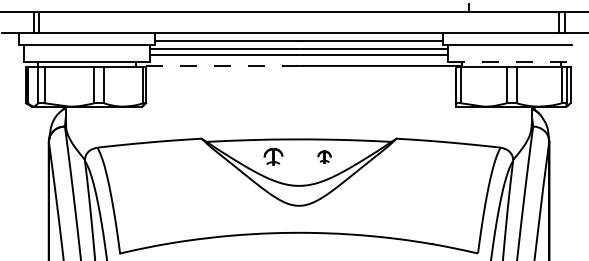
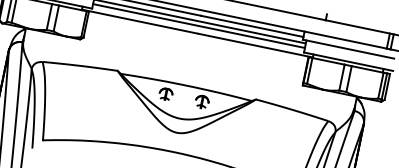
line: (511, 61) -> (348, 61), dashed -> solid
line: (217, 65) -> (139, 21), dashed -> solid
part: (324, 157) -> (202, 102), size x1.43

